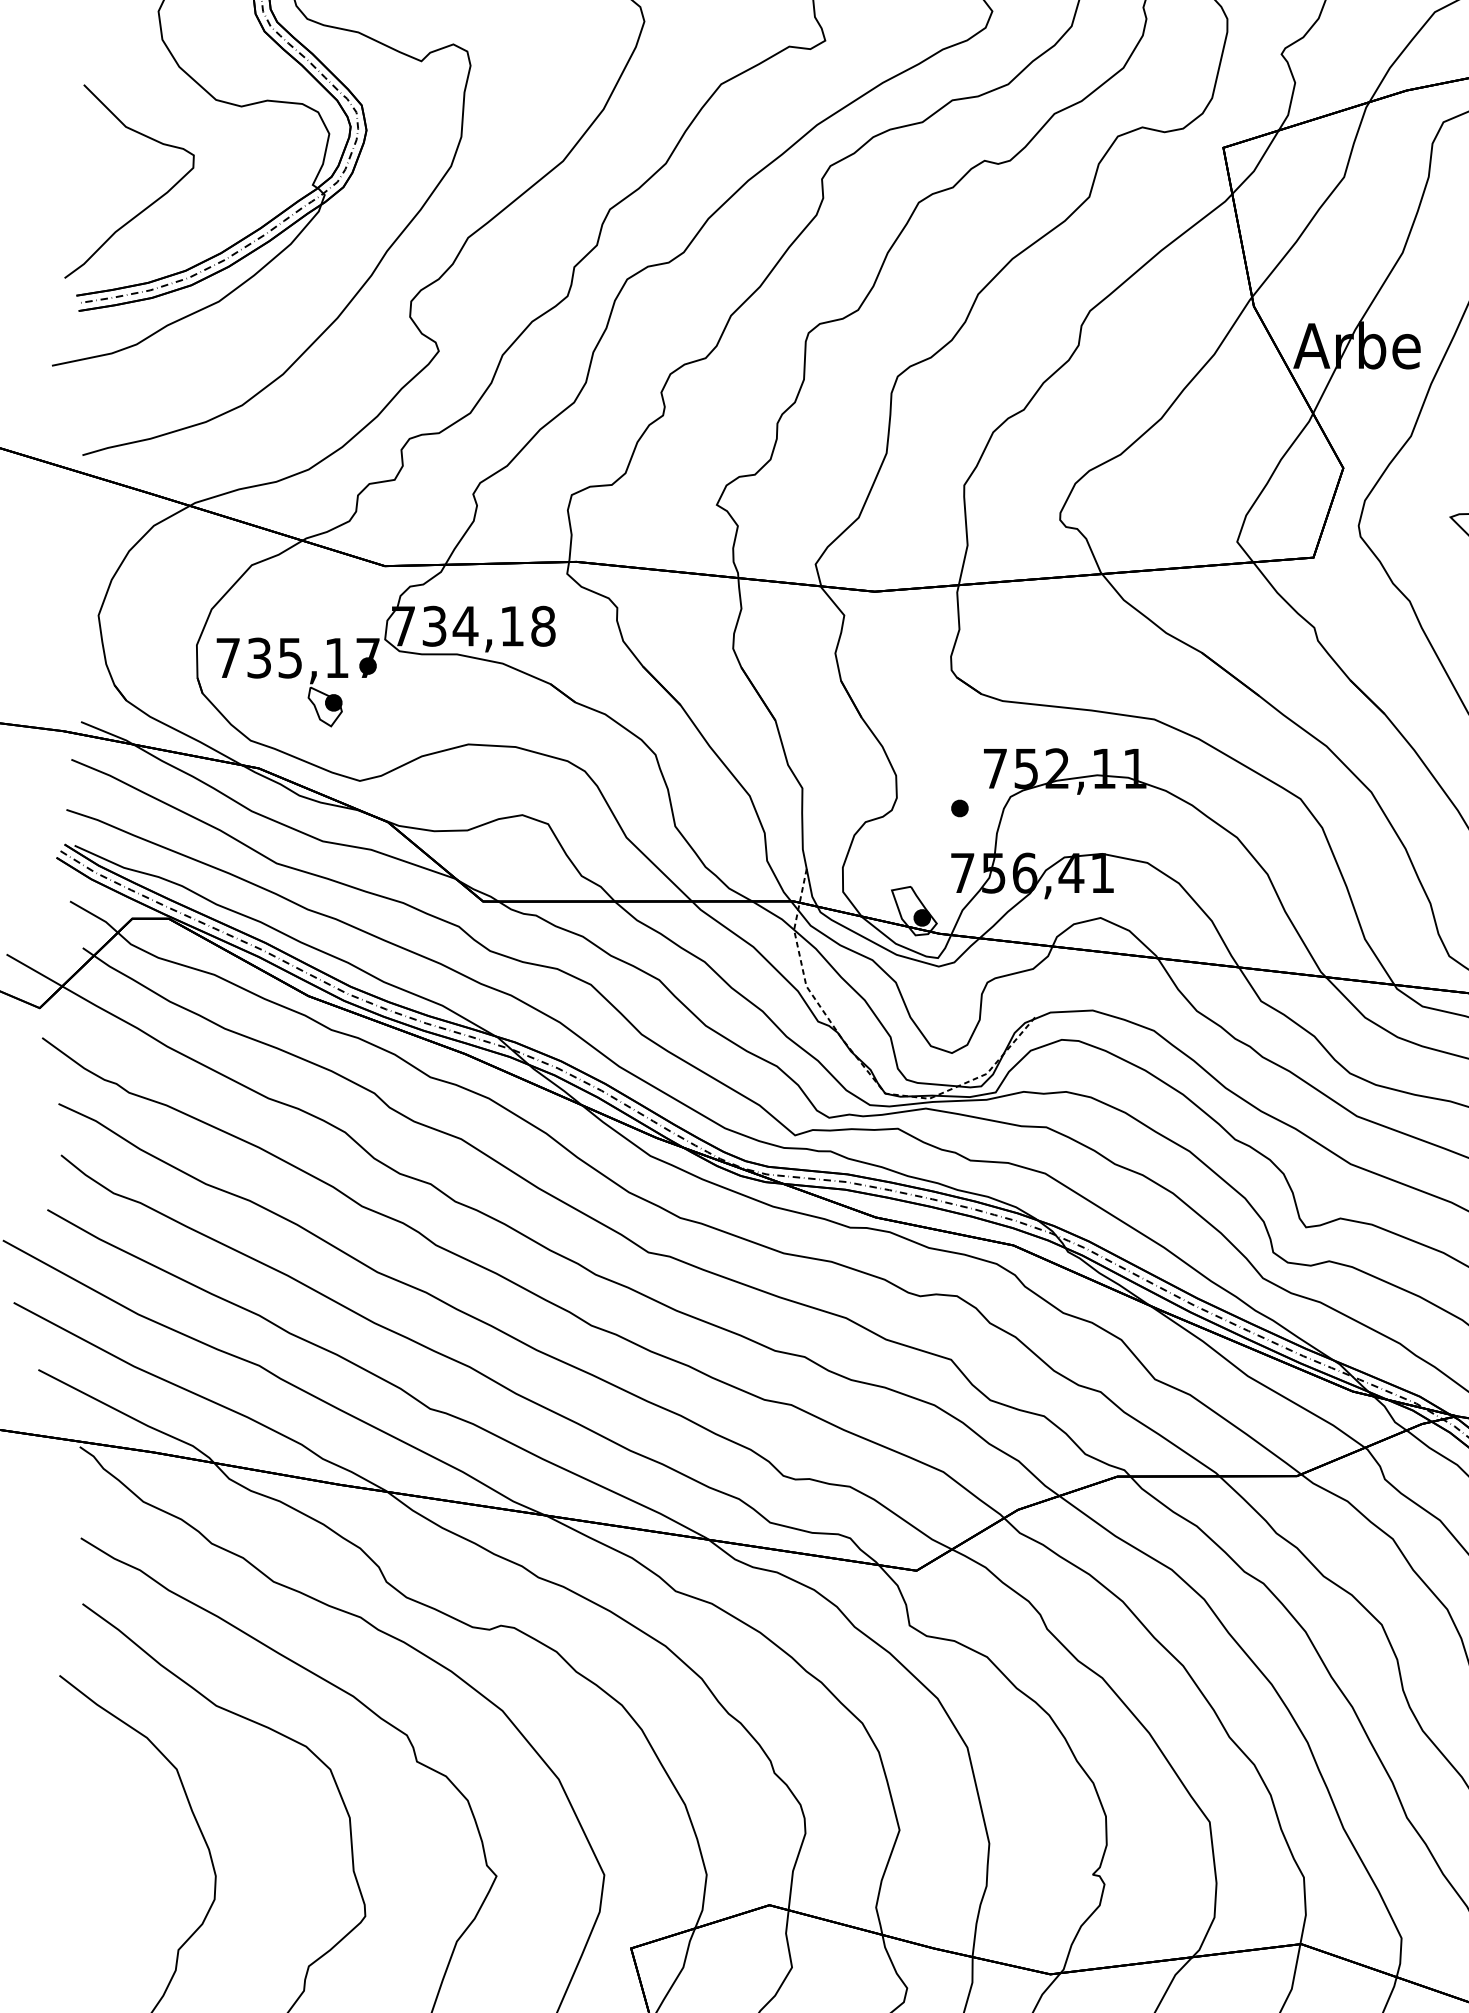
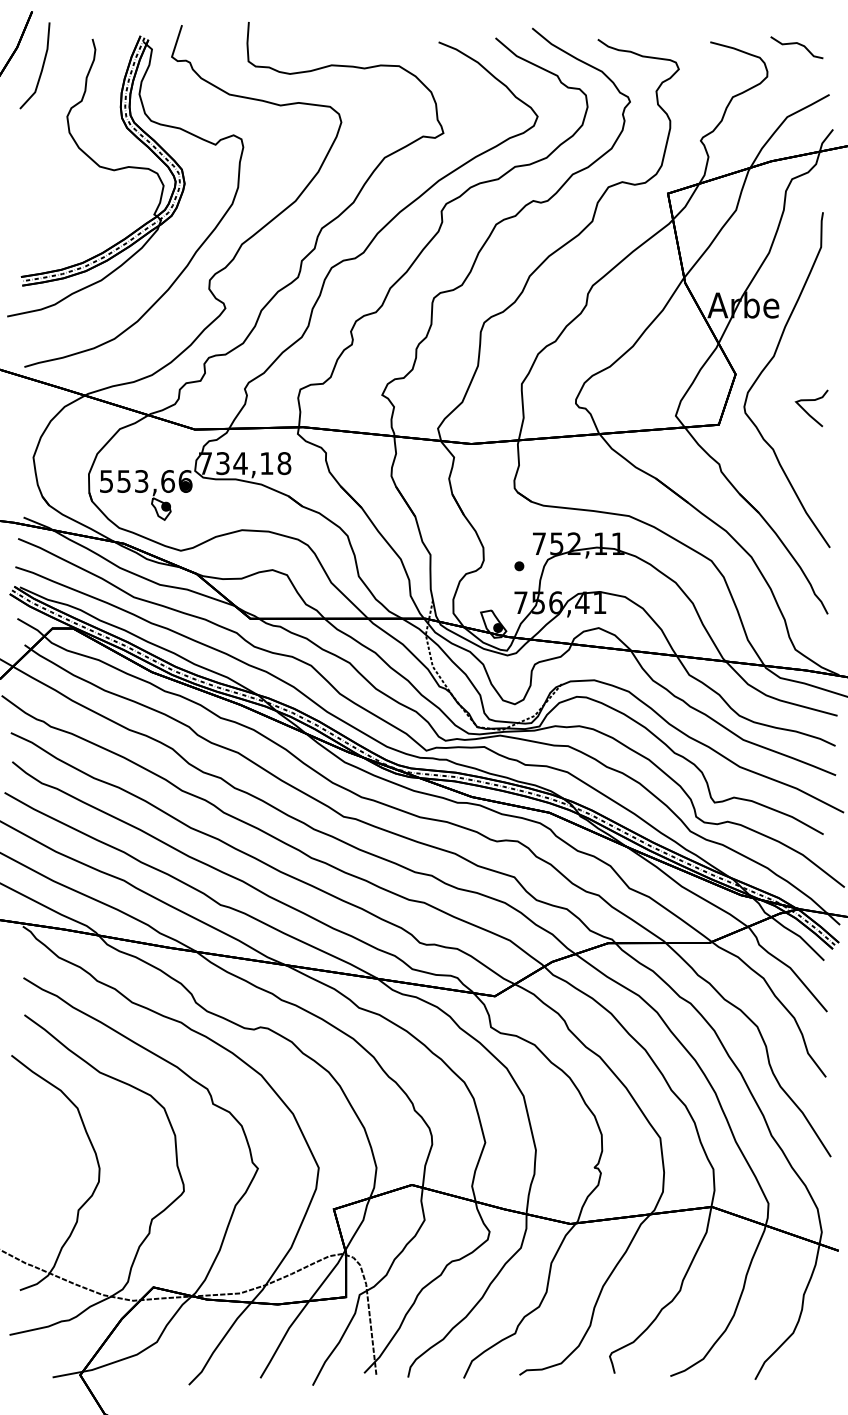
curve: (148, 204) -> (61, 225), removed
text: (298, 658) -> (146, 481), 735,17 -> 553,66

